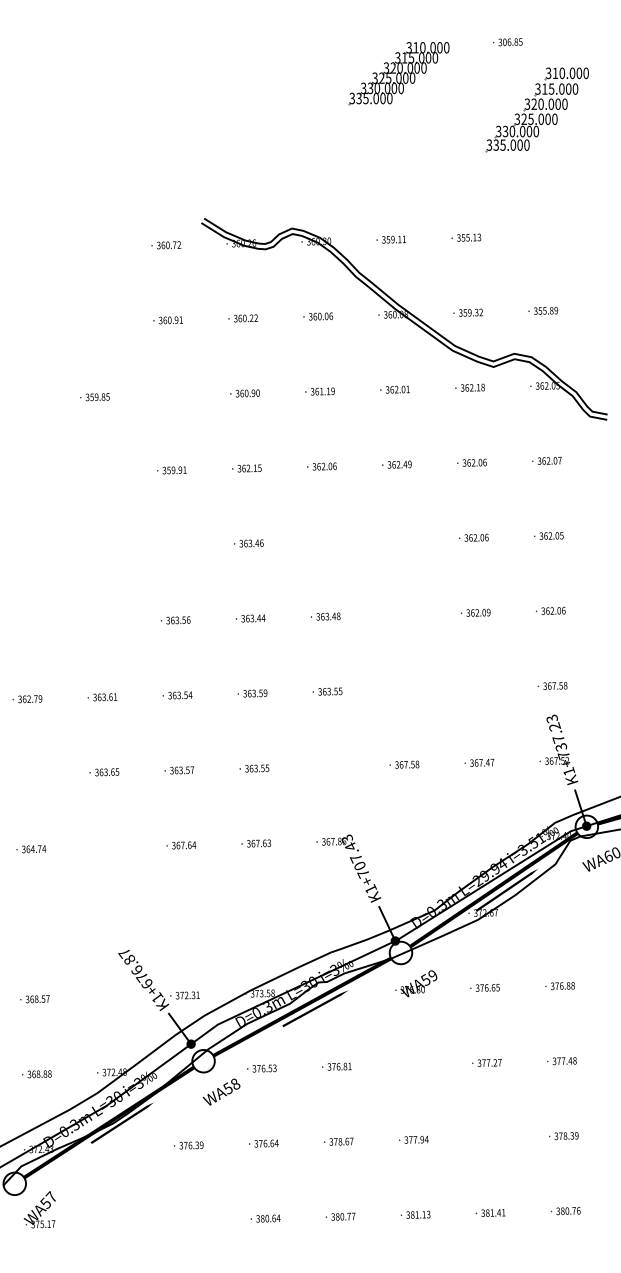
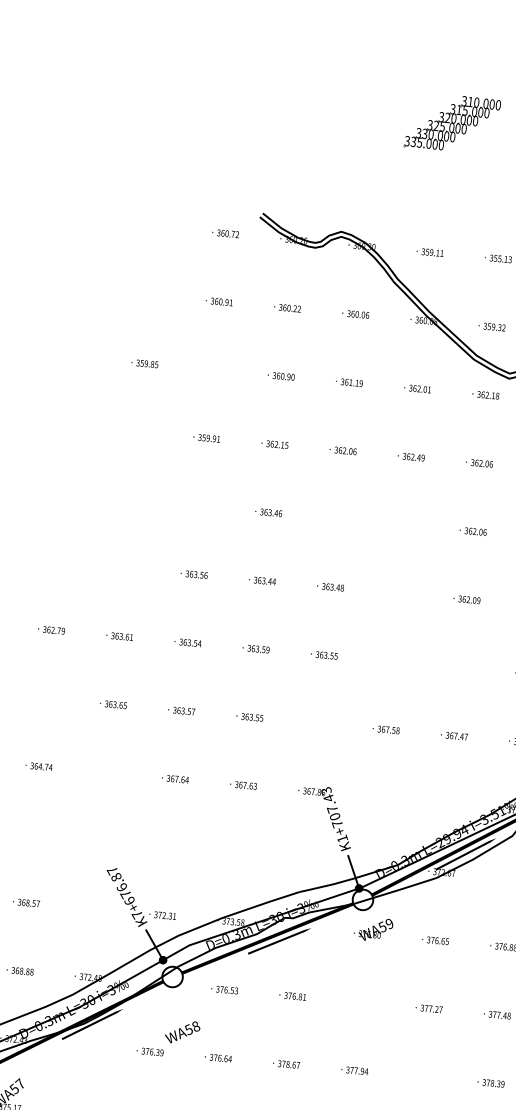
part: (398, 73) -> (451, 123), moved
text: (157, 997) -> (137, 914), K1+676.87 -> K7+676.87
text: (221, 1091) -> (182, 1031), moved

